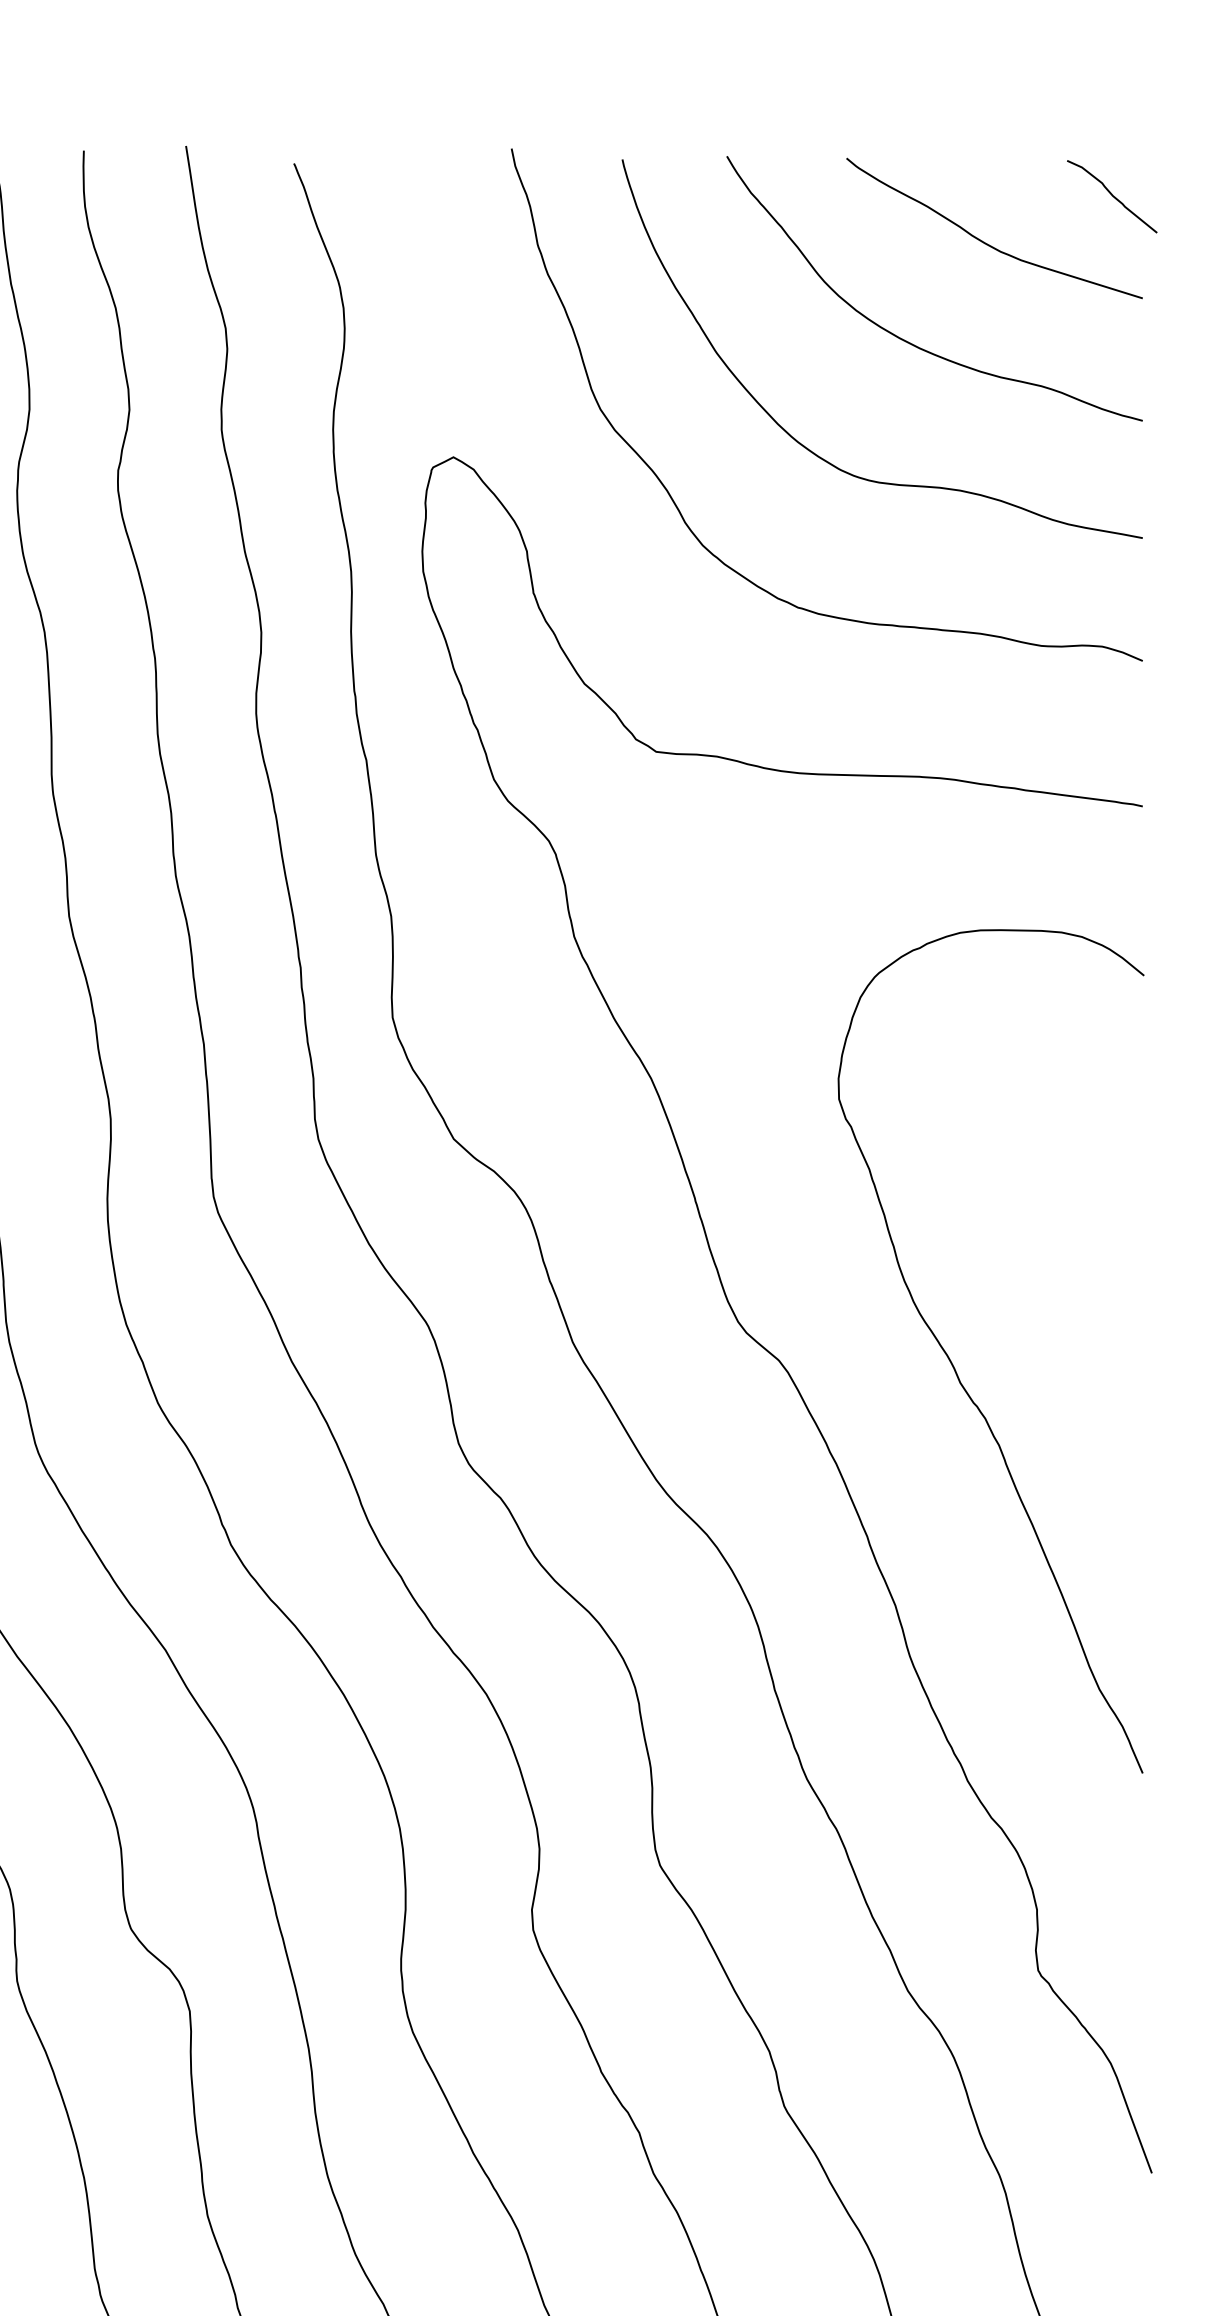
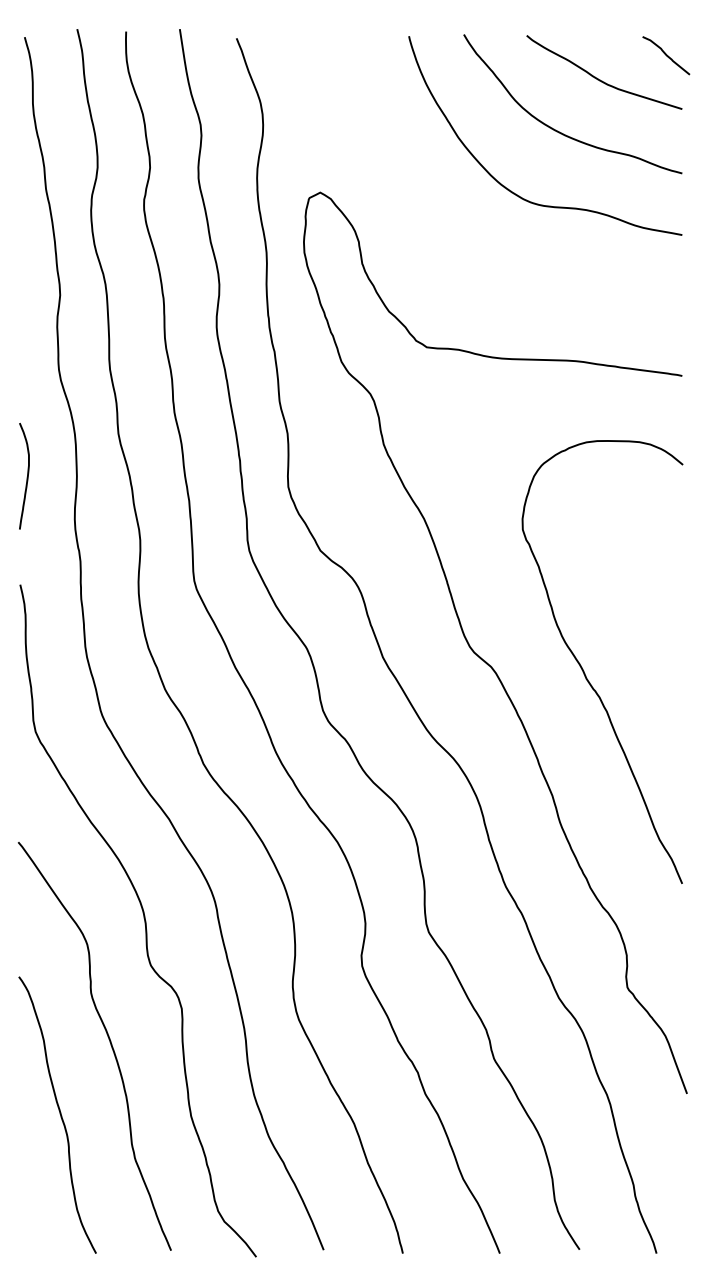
curve: (674, 498) -> (436, 214), removed

